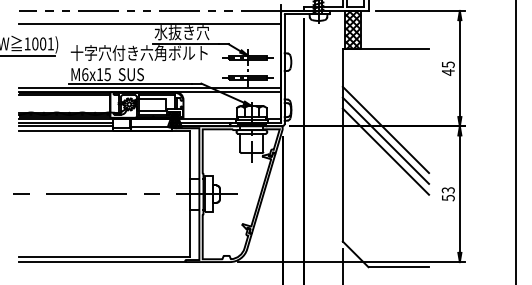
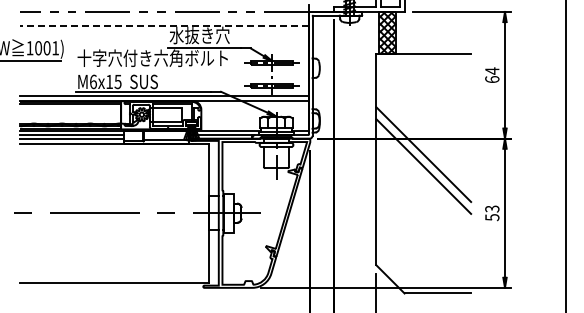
line: (149, 23) -> (164, 25), solid -> dashed
text: (448, 68) -> (492, 75), 45 -> 64
line: (385, 129) -> (423, 142), removed
line: (102, 261) -> (112, 287), removed

